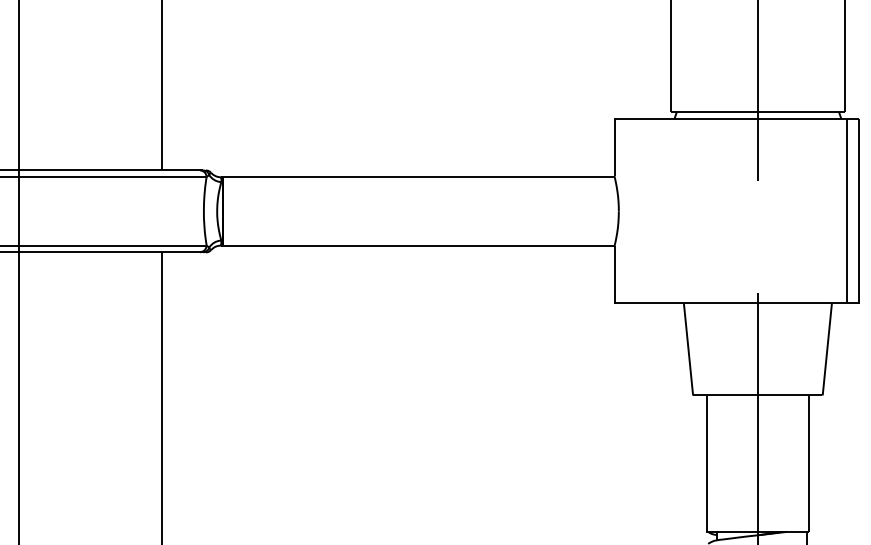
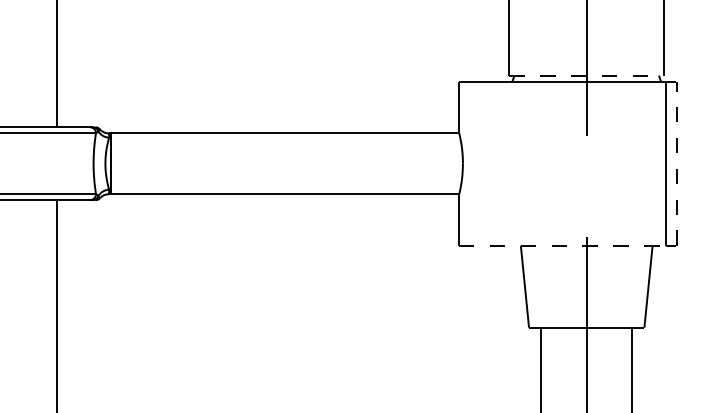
line: (757, 112) -> (586, 75), solid -> dashed
line: (858, 210) -> (676, 162), solid -> dashed
line: (731, 303) -> (563, 245), solid -> dashed

